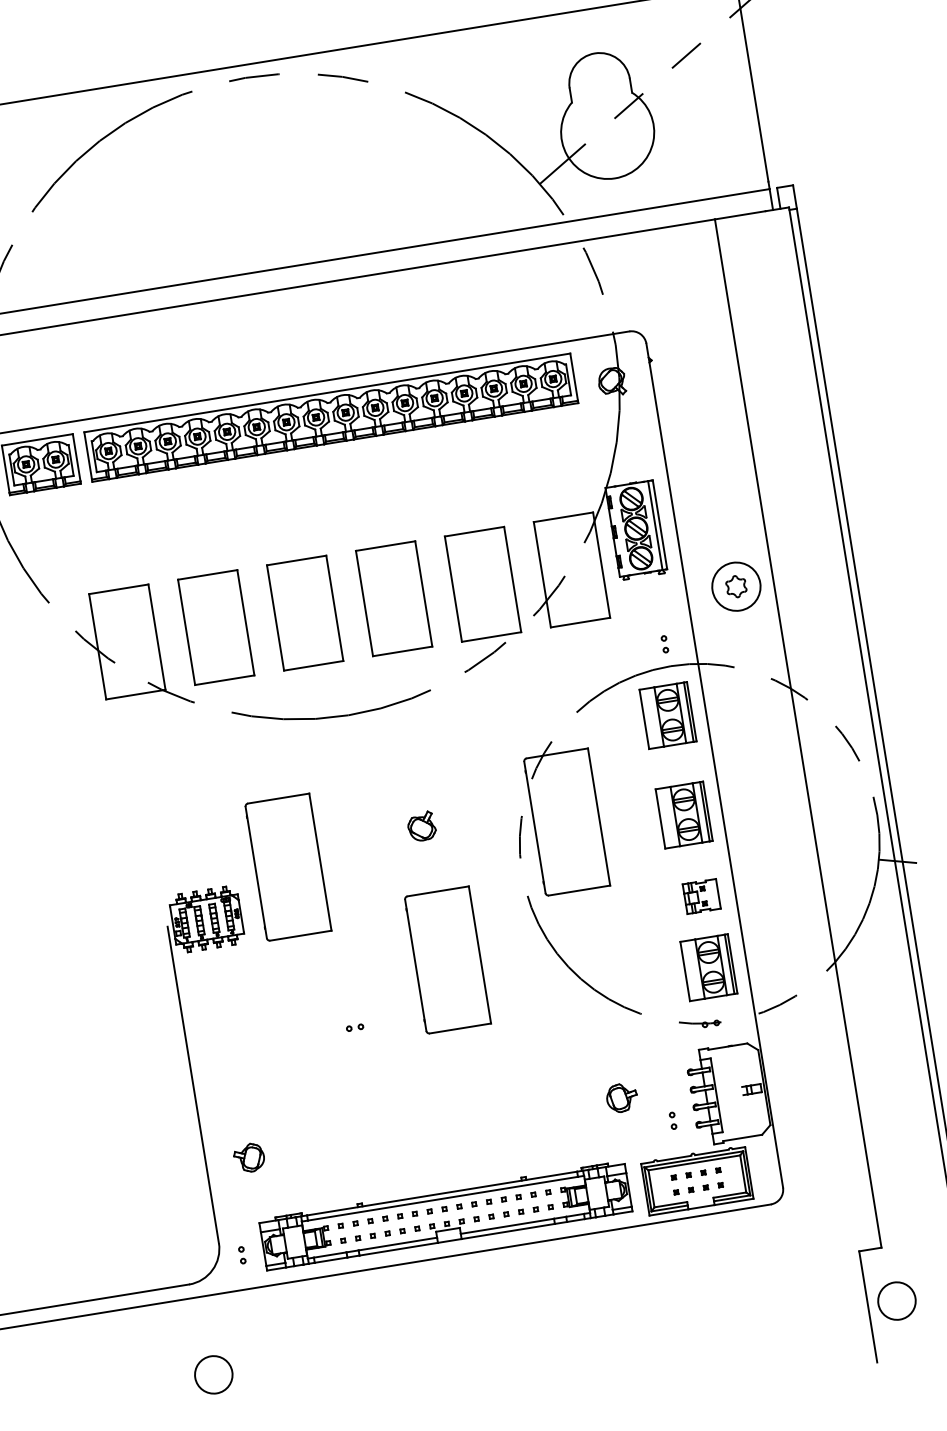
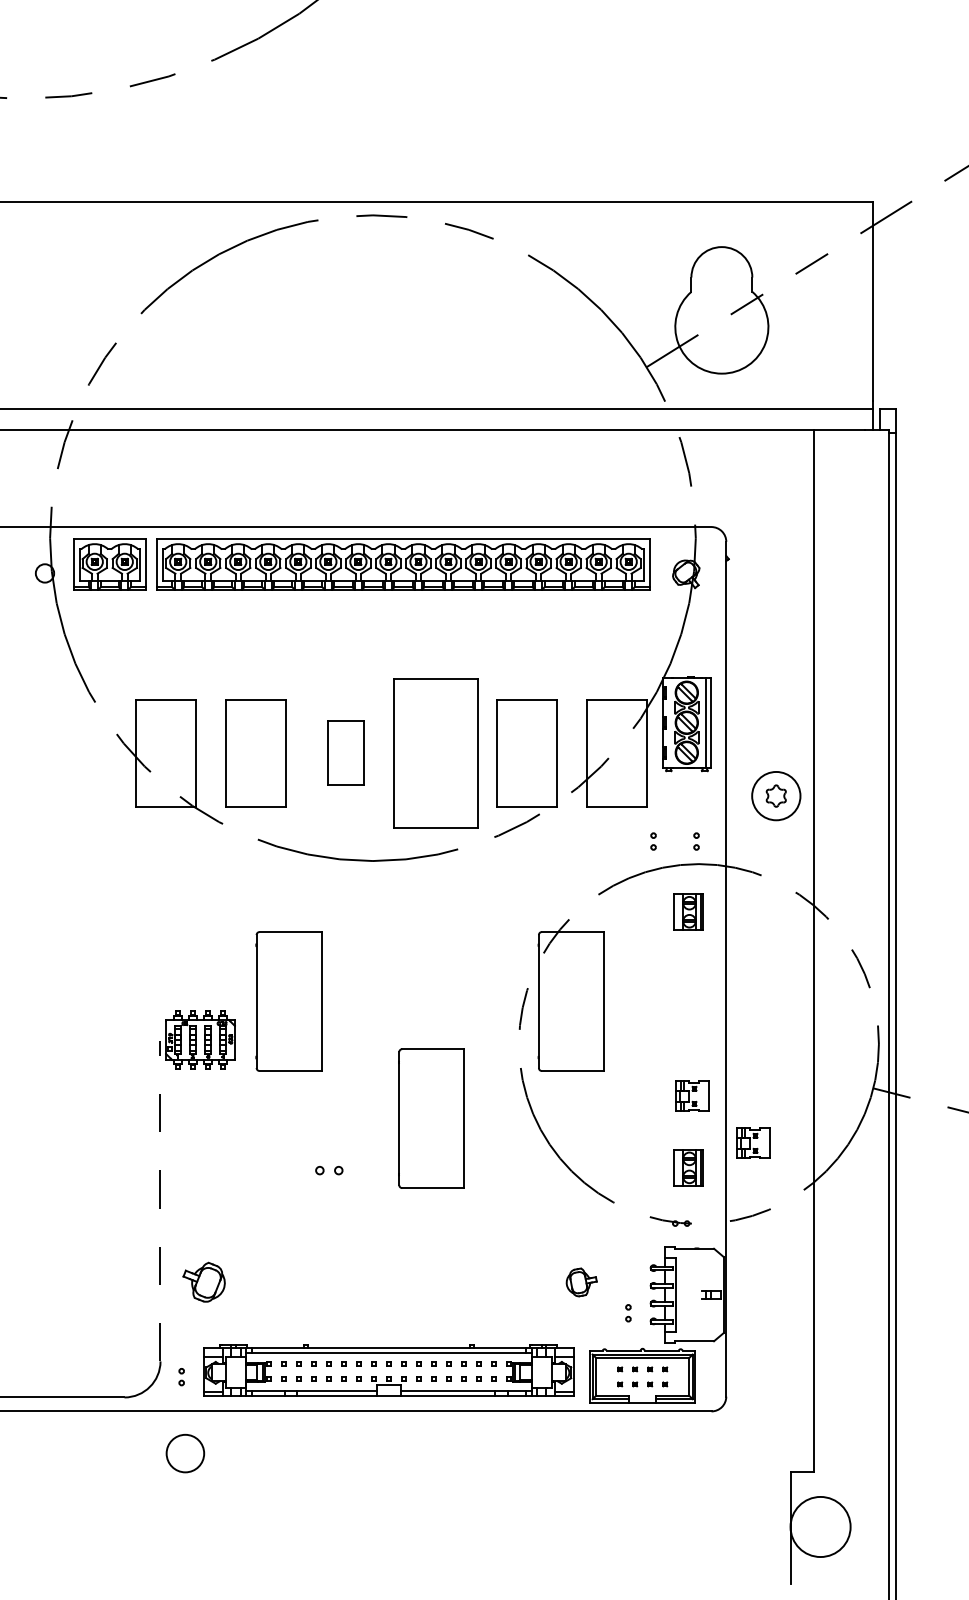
part: (394, 598) -> (436, 753), size x1.4
part: (304, 613) -> (345, 753), size x0.6
part: (622, 651) -> (653, 841), added
part: (667, 714) -> (687, 911), size x0.6
part: (683, 814) -> (687, 1012), removed
part: (421, 826) -> (427, 982), removed
part: (769, 932) -> (753, 1142), added
part: (708, 967) -> (687, 1167), size x0.6
part: (355, 1027) -> (329, 1170), size x1.6
line: (193, 1084) -> (160, 1200), solid -> dashed
part: (248, 1157) -> (203, 1281), size x1.4
circle: (896, 1300) -> (820, 1526), size x1.6
circle: (213, 1374) -> (185, 1453), moved

